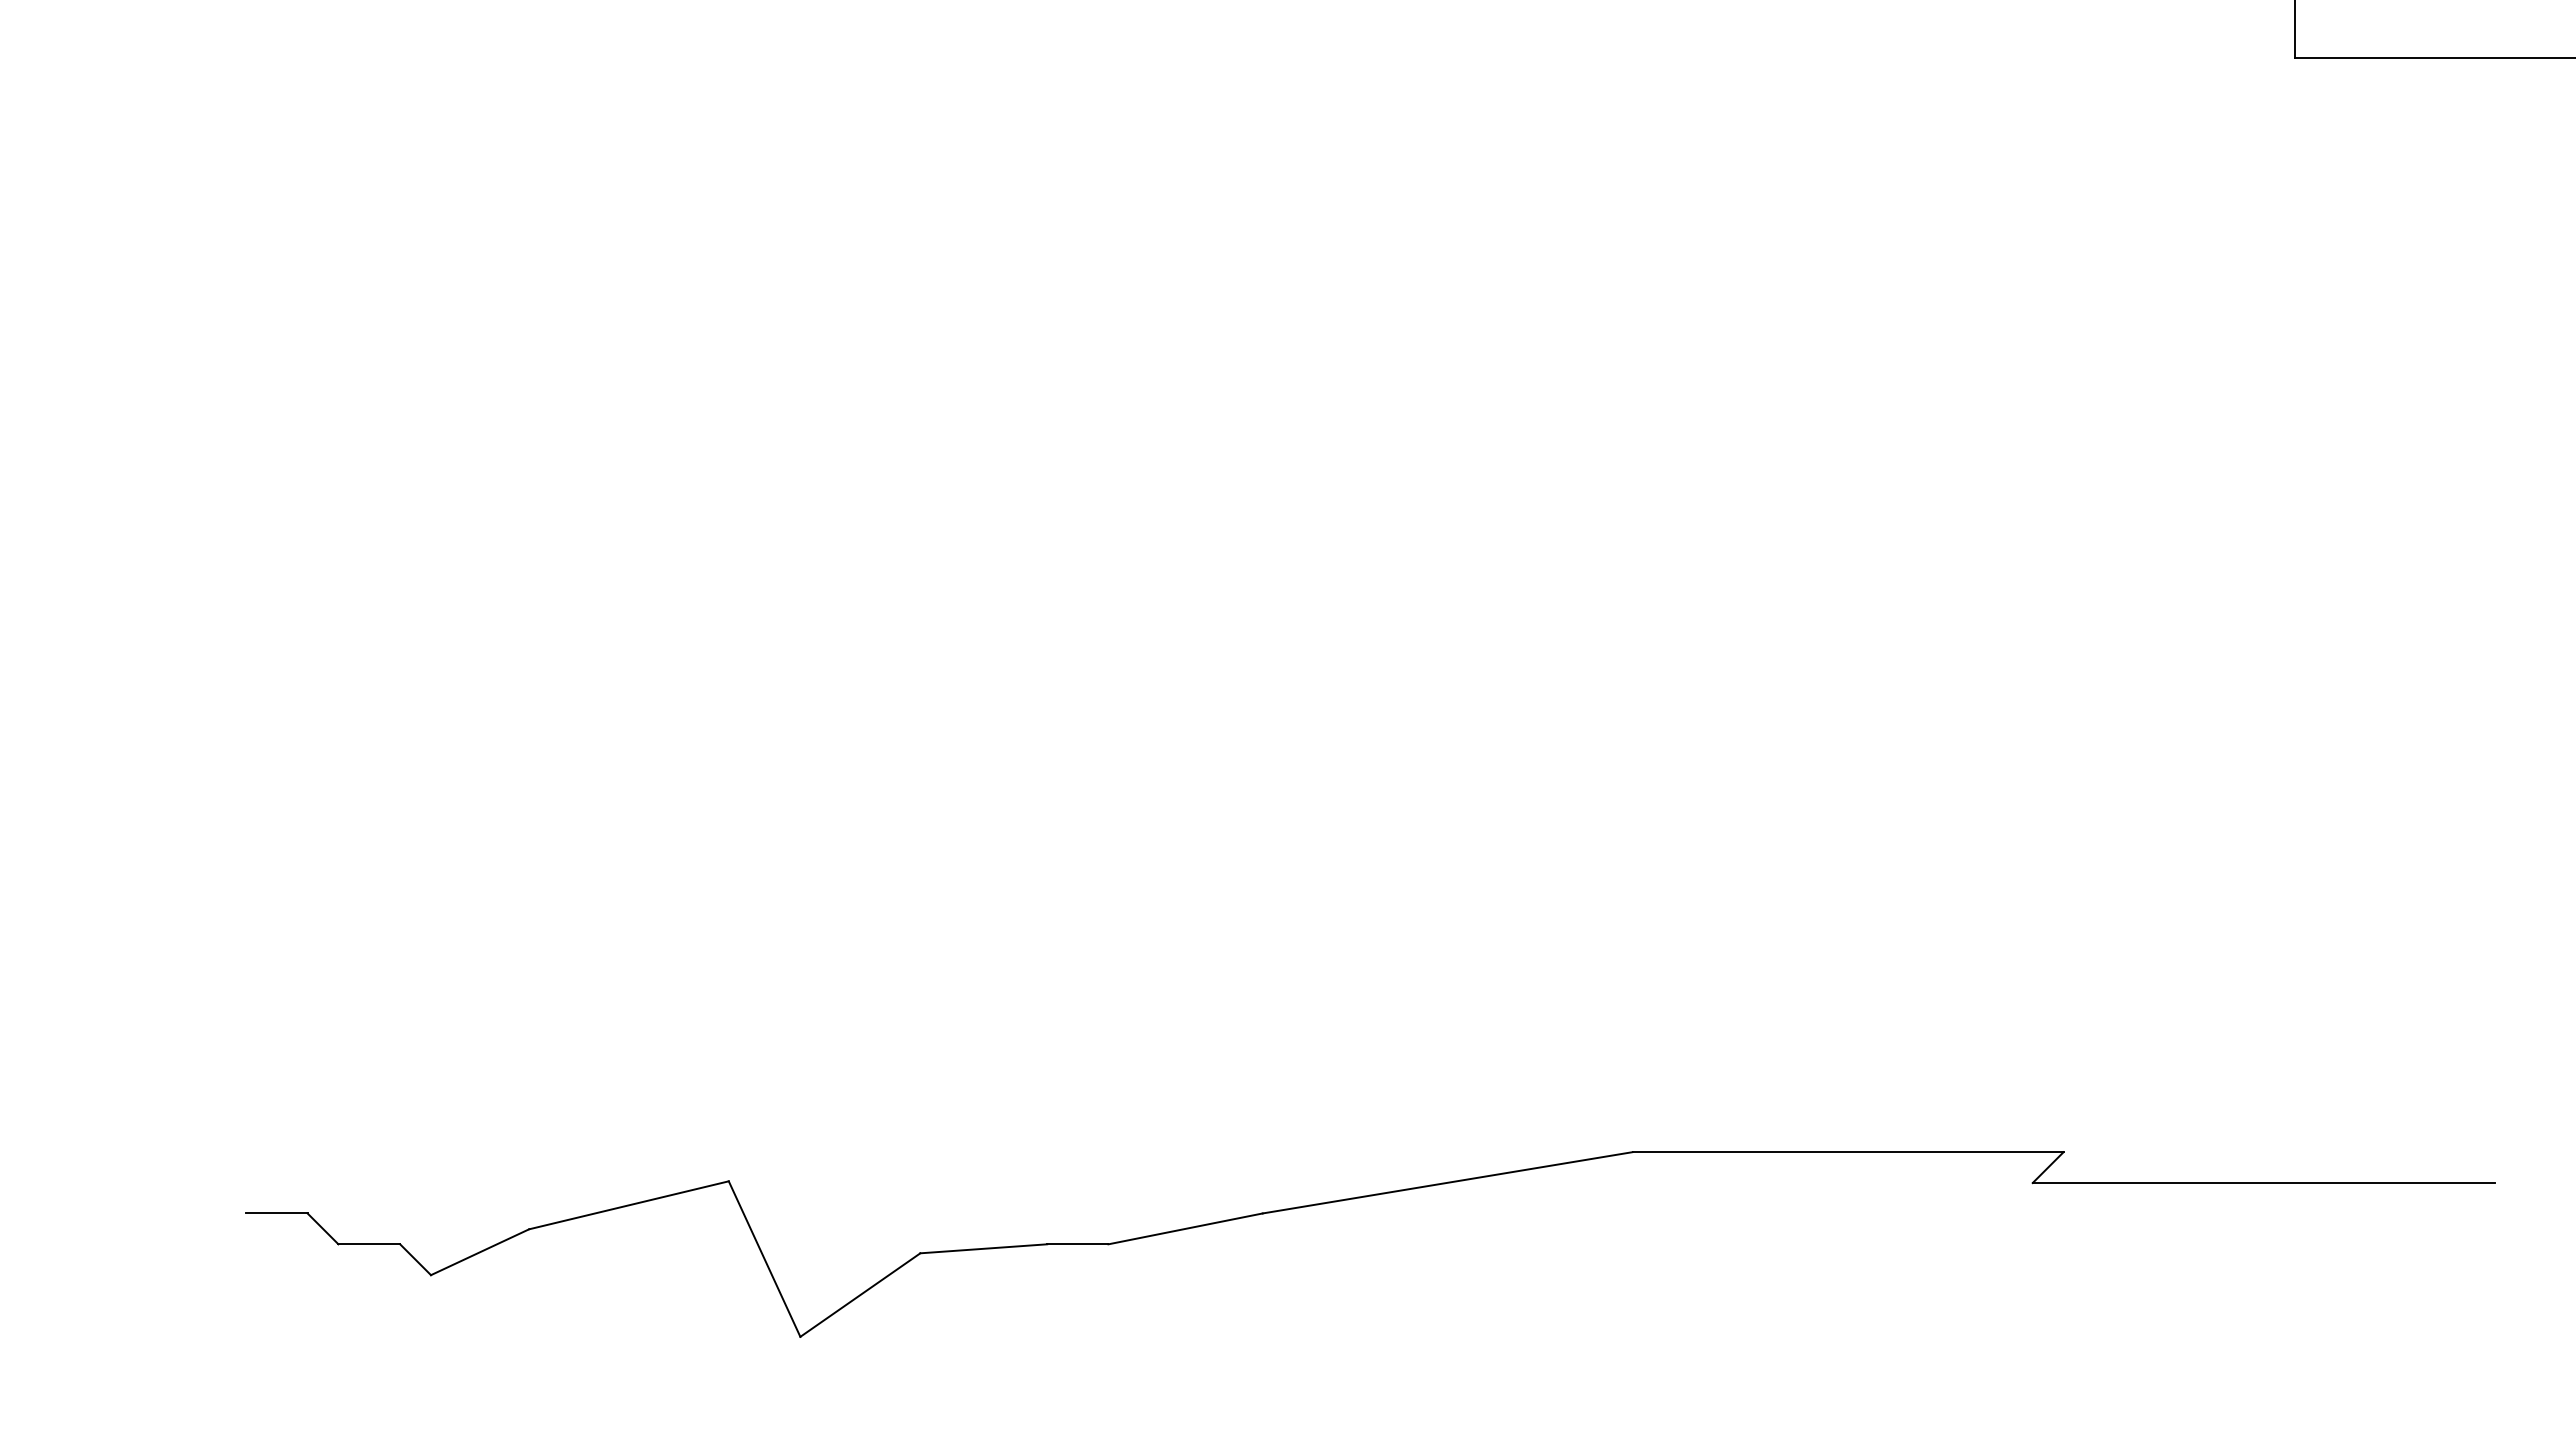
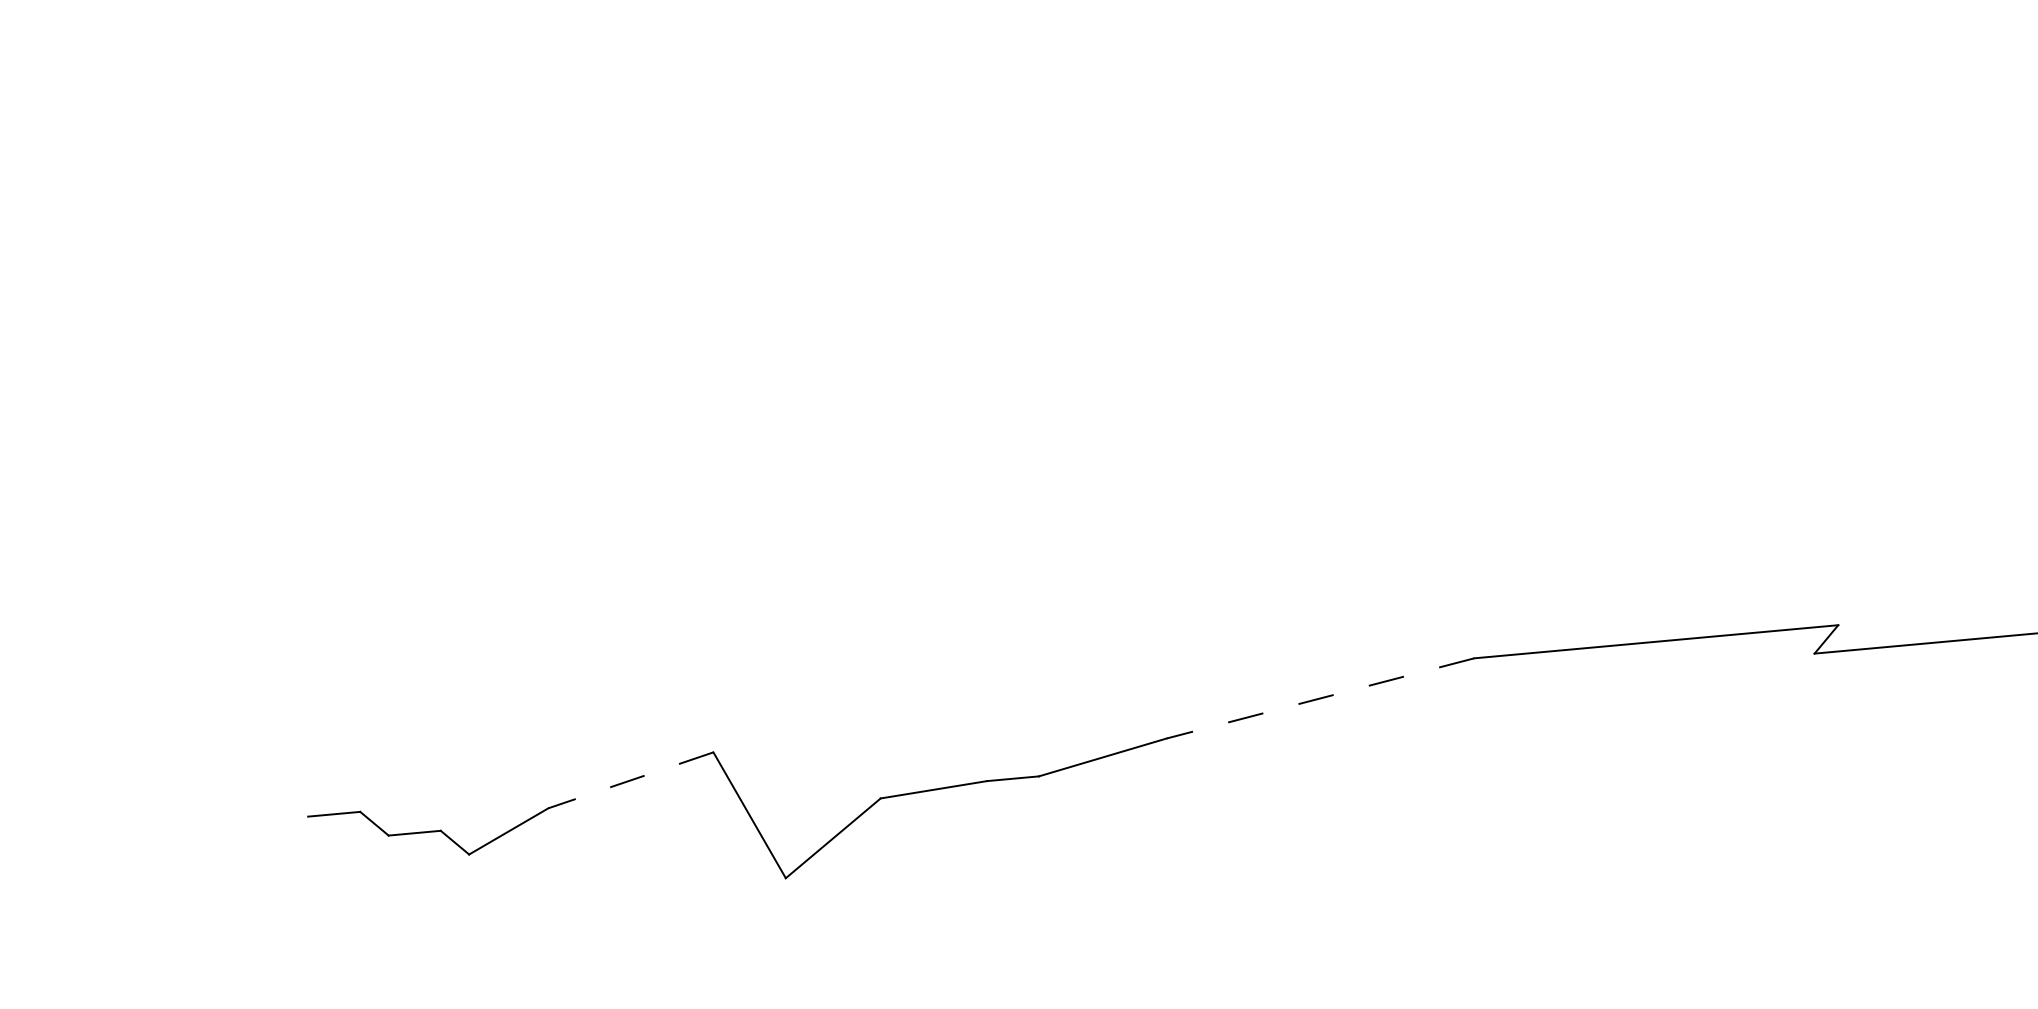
line: (1447, 1182) -> (1320, 698), solid -> dashed
line: (628, 1205) -> (630, 780), solid -> dashed

